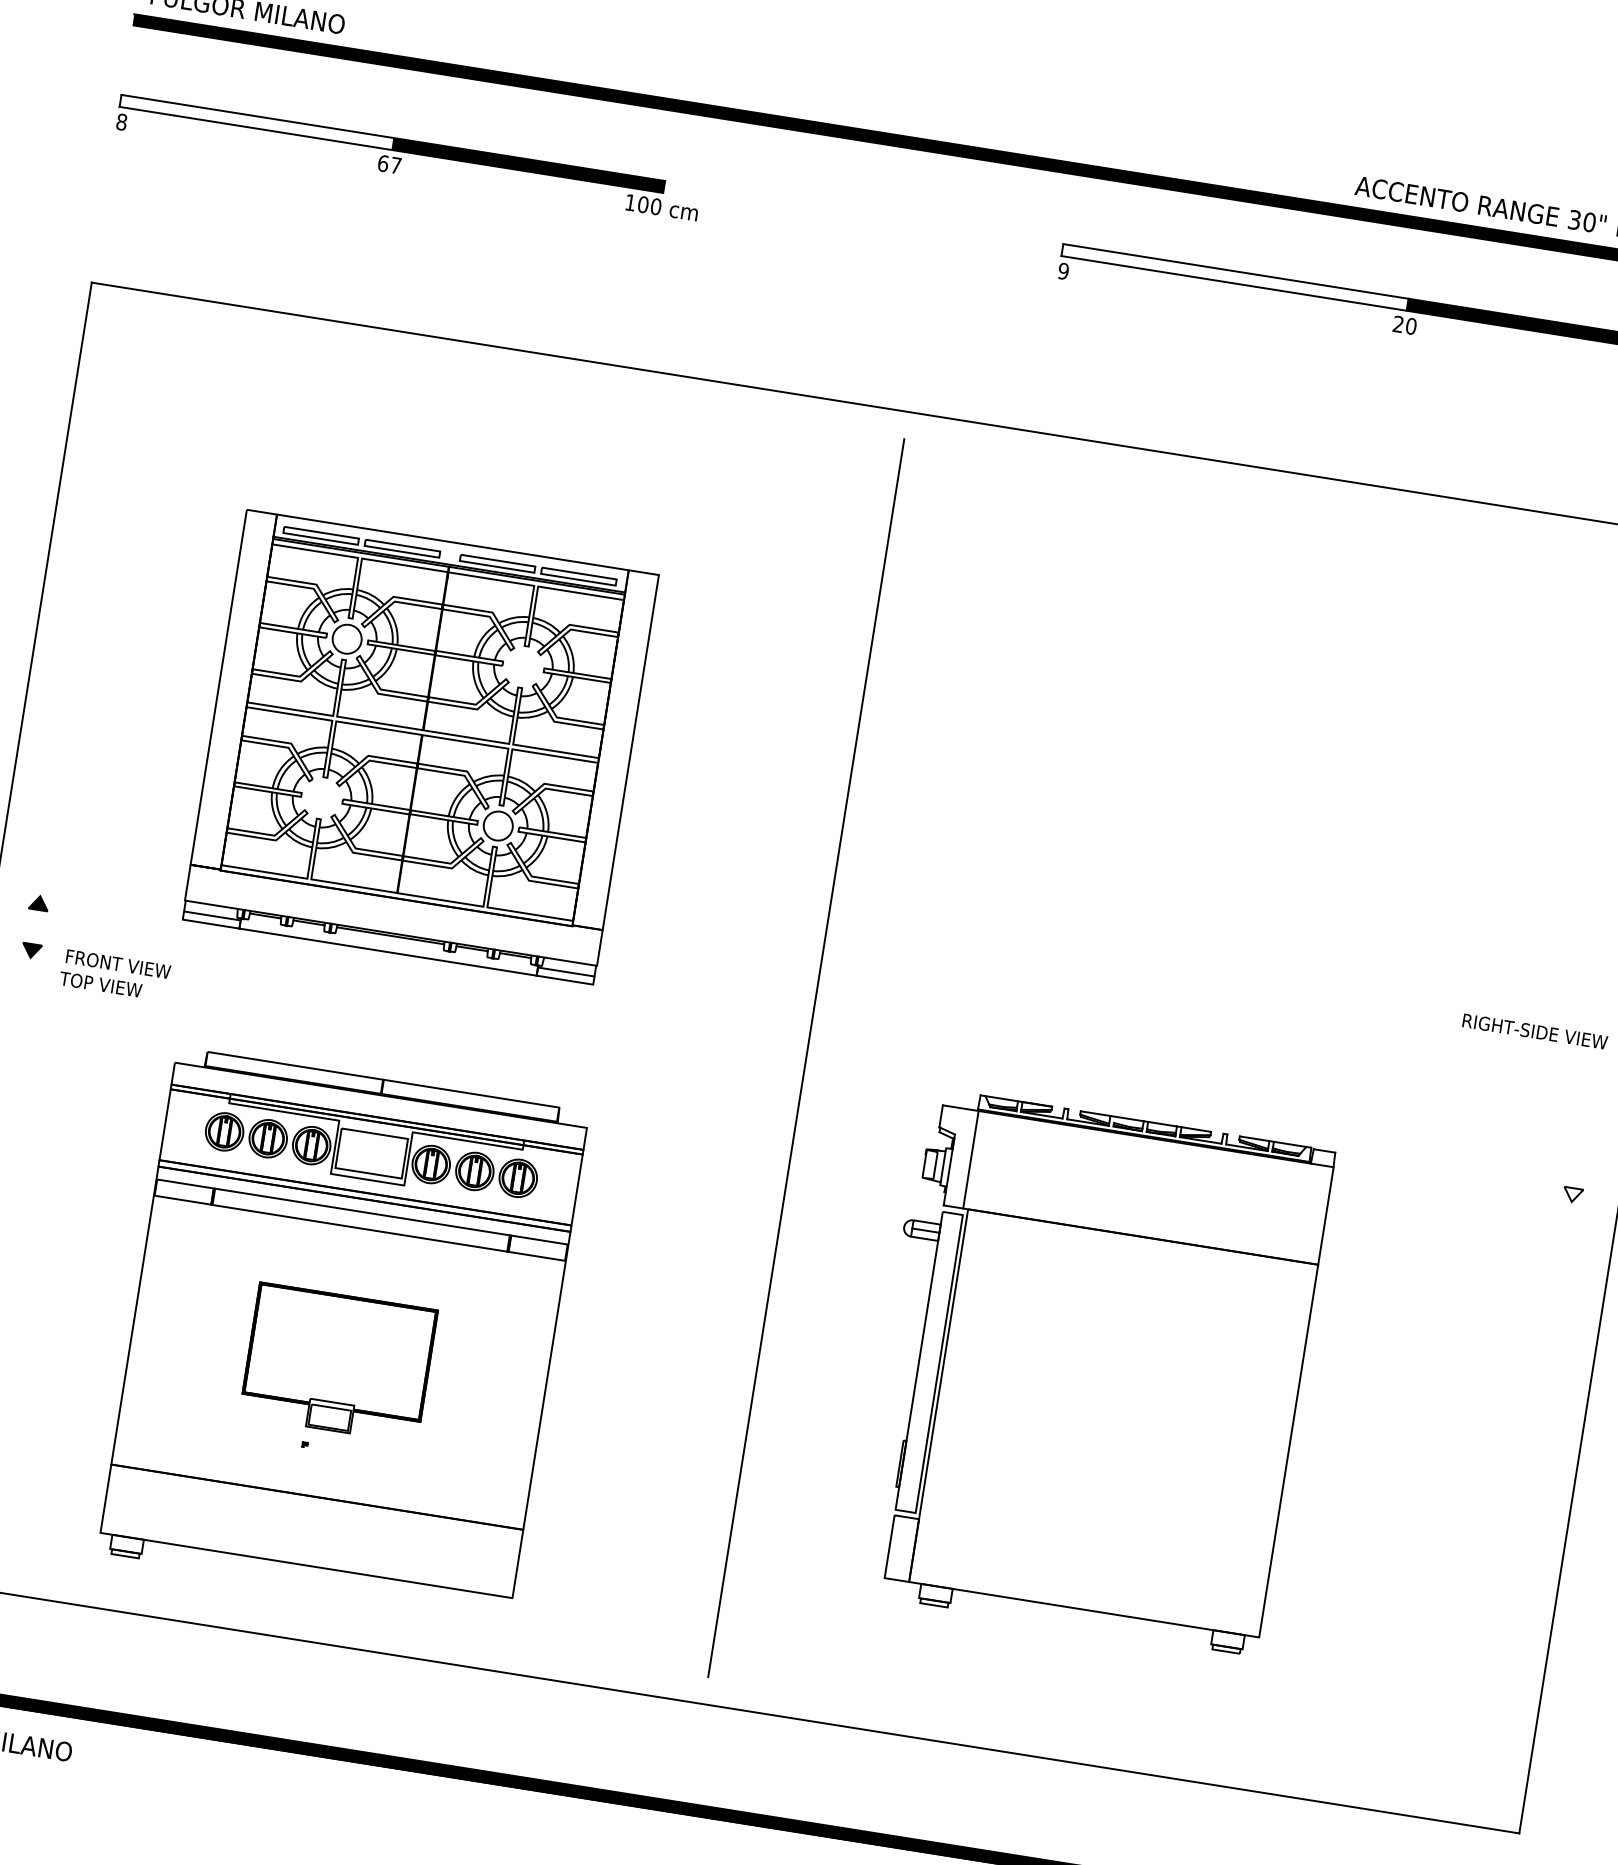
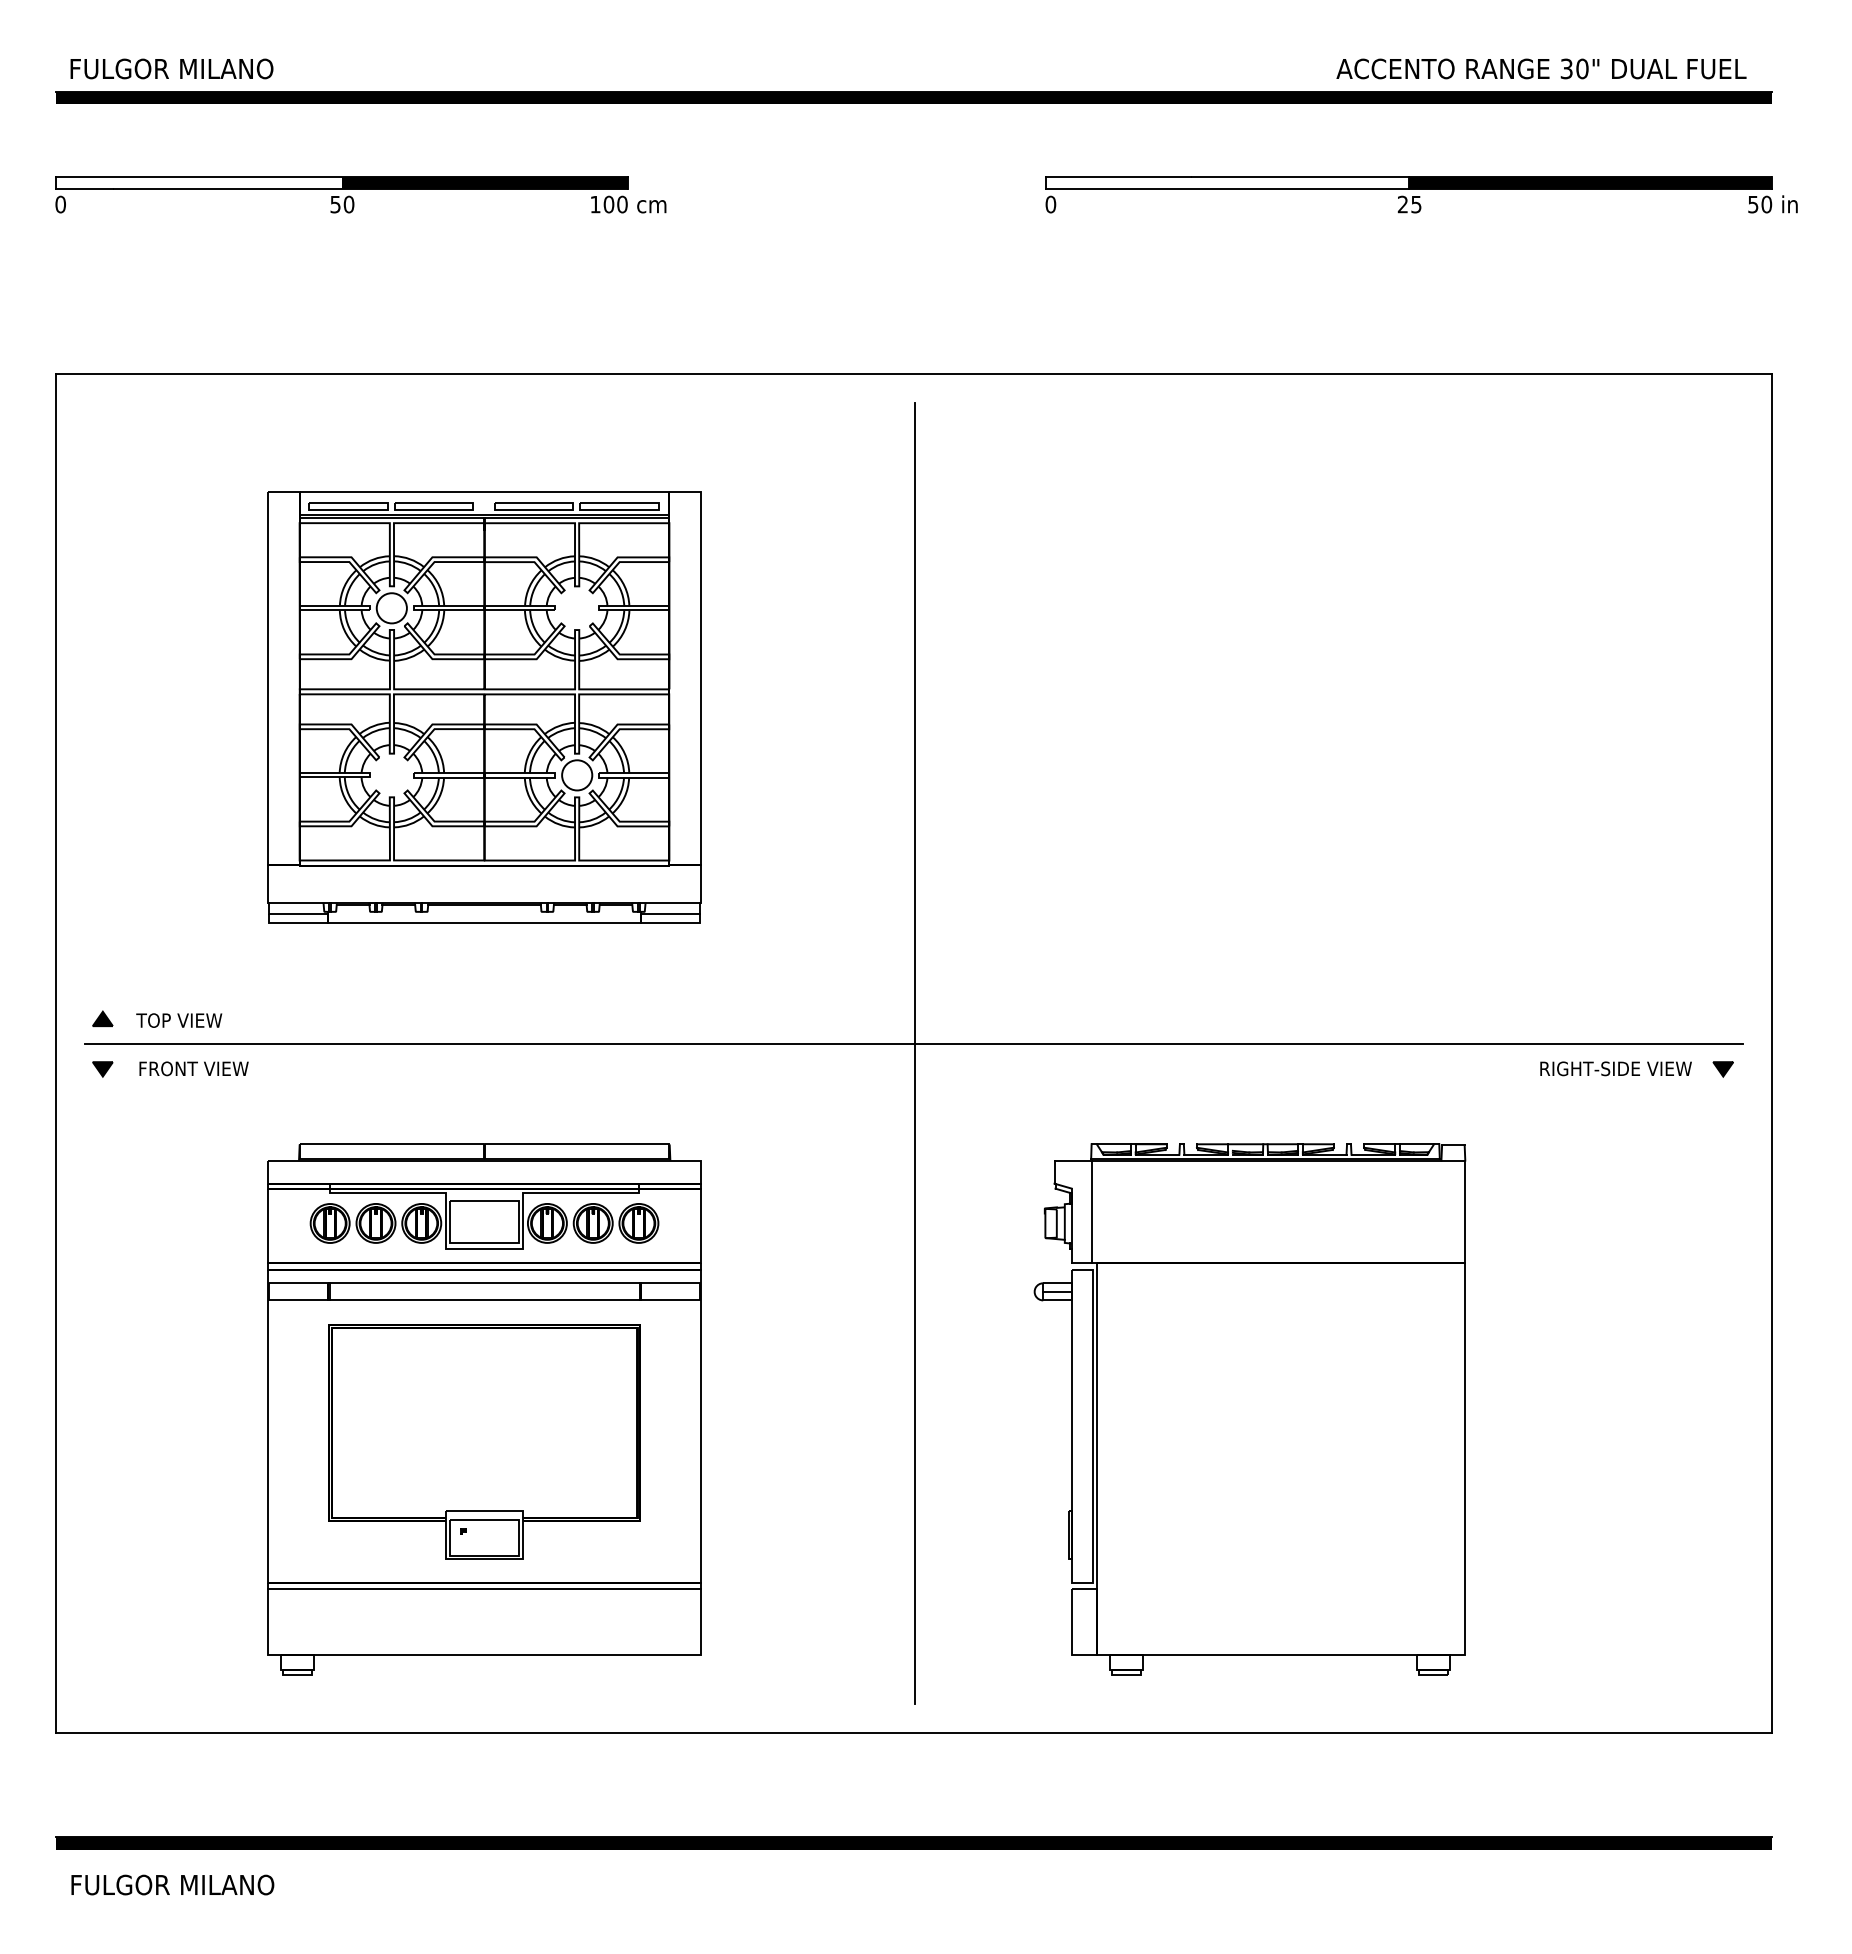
text: (121, 122) -> (60, 204), 8 -> 0
text: (389, 164) -> (342, 204), 67 -> 50
text: (1063, 271) -> (1050, 204), 9 -> 0
text: (1411, 326) -> (1416, 204), 20 -> 25
part: (420, 747) -> (484, 707), moved
text: (101, 984) -> (179, 1020), moved
text: (1534, 1031) -> (1615, 1068), moved
line: (806, 1049) -> (913, 1044), added
fill: (1573, 1195) -> (1723, 1069), added
part: (338, 1362) -> (484, 1441), size x1.67
part: (1090, 1371) -> (1249, 1409), moved
line: (316, 1502) -> (484, 1588), added

